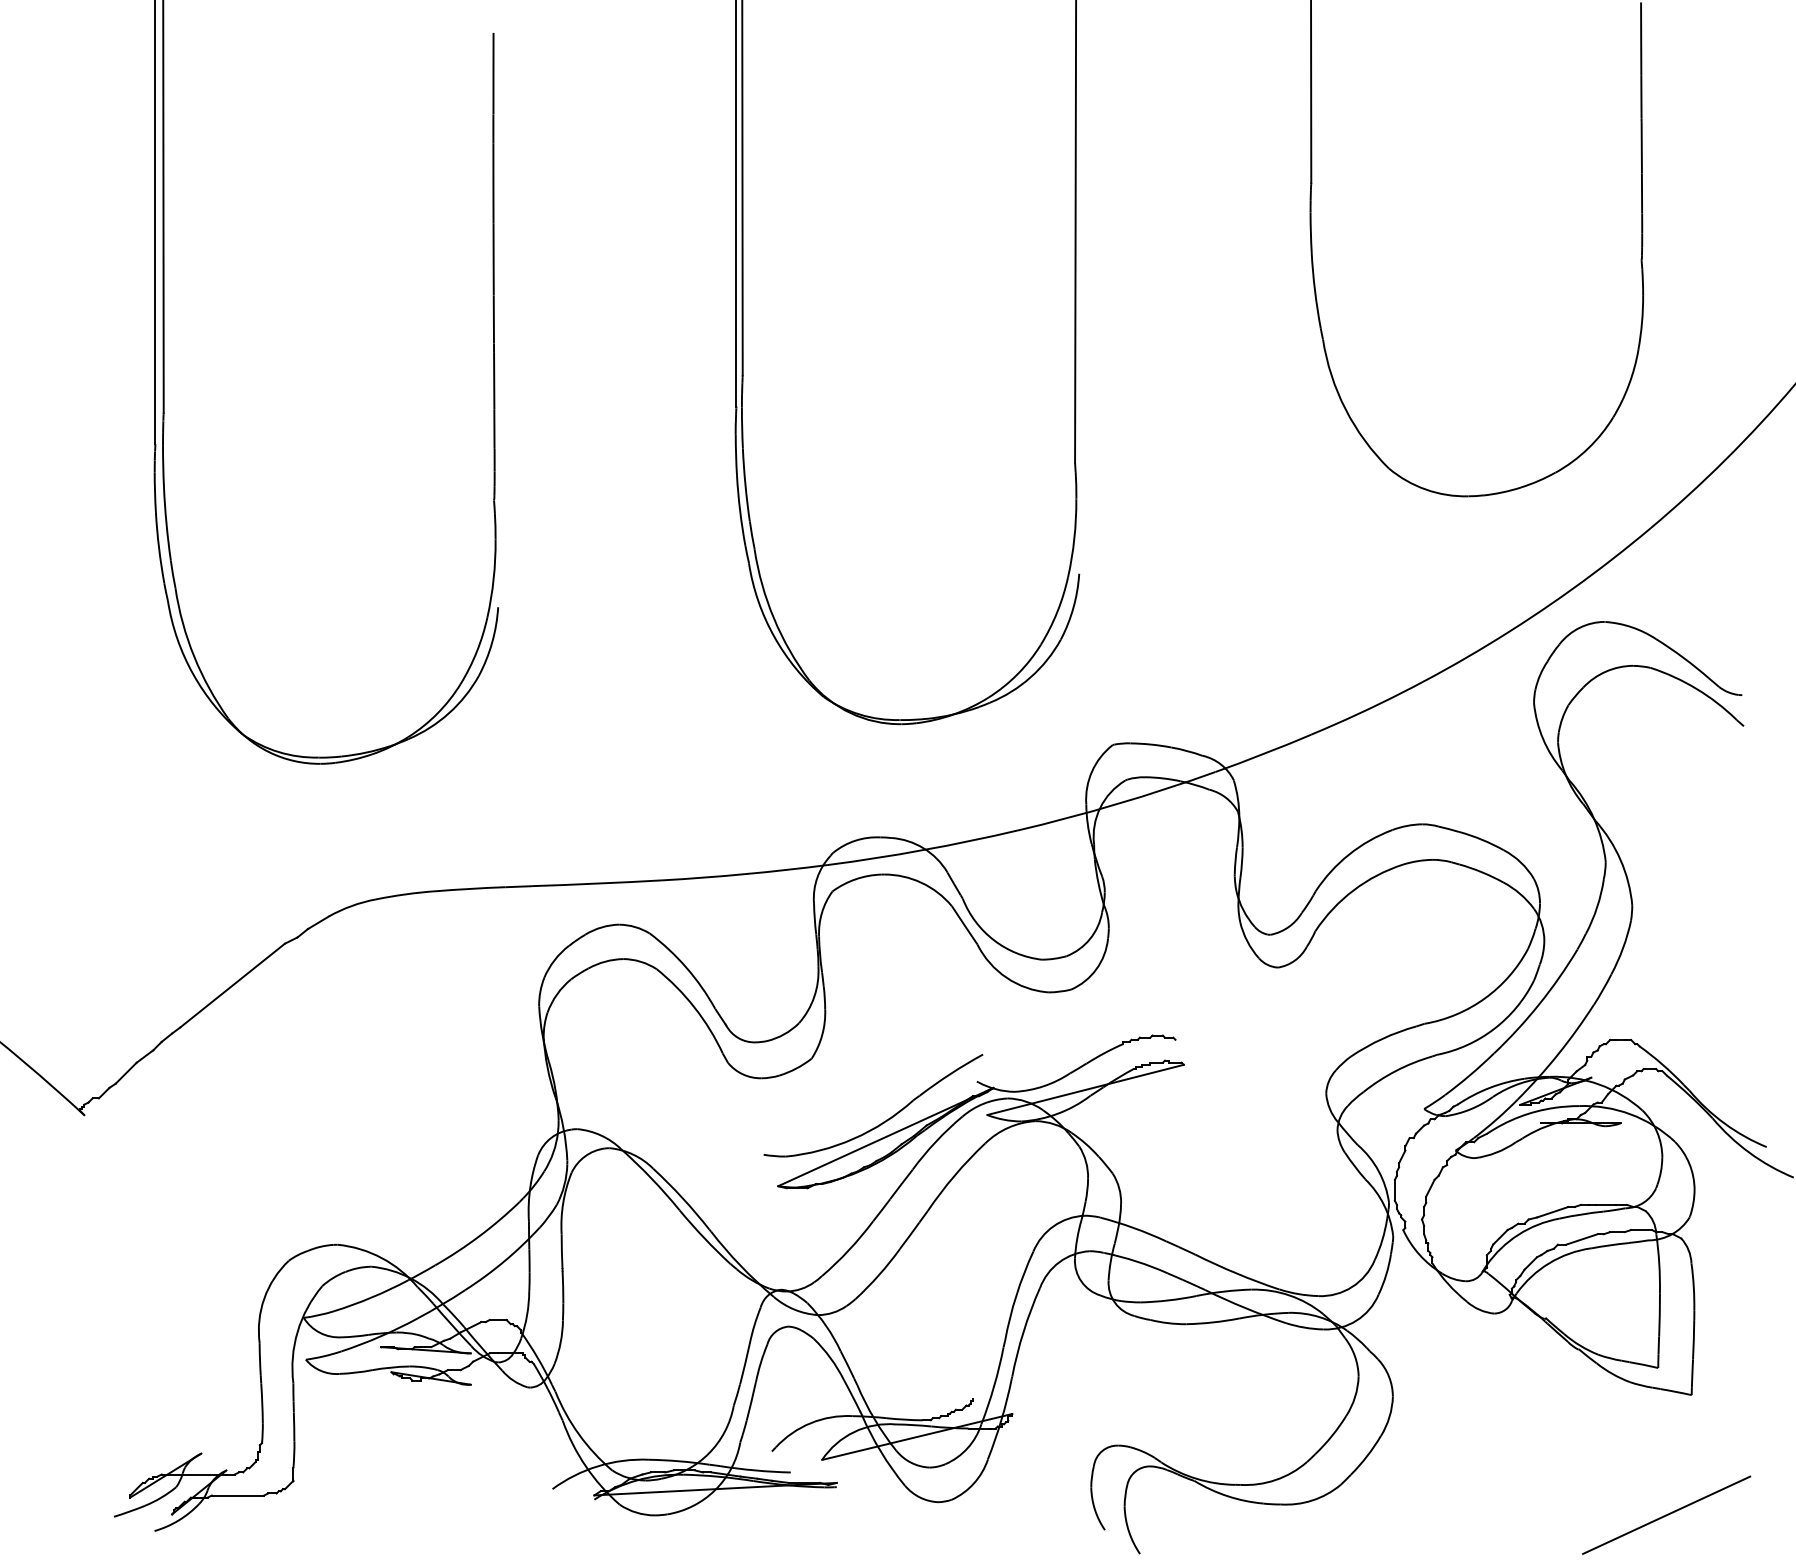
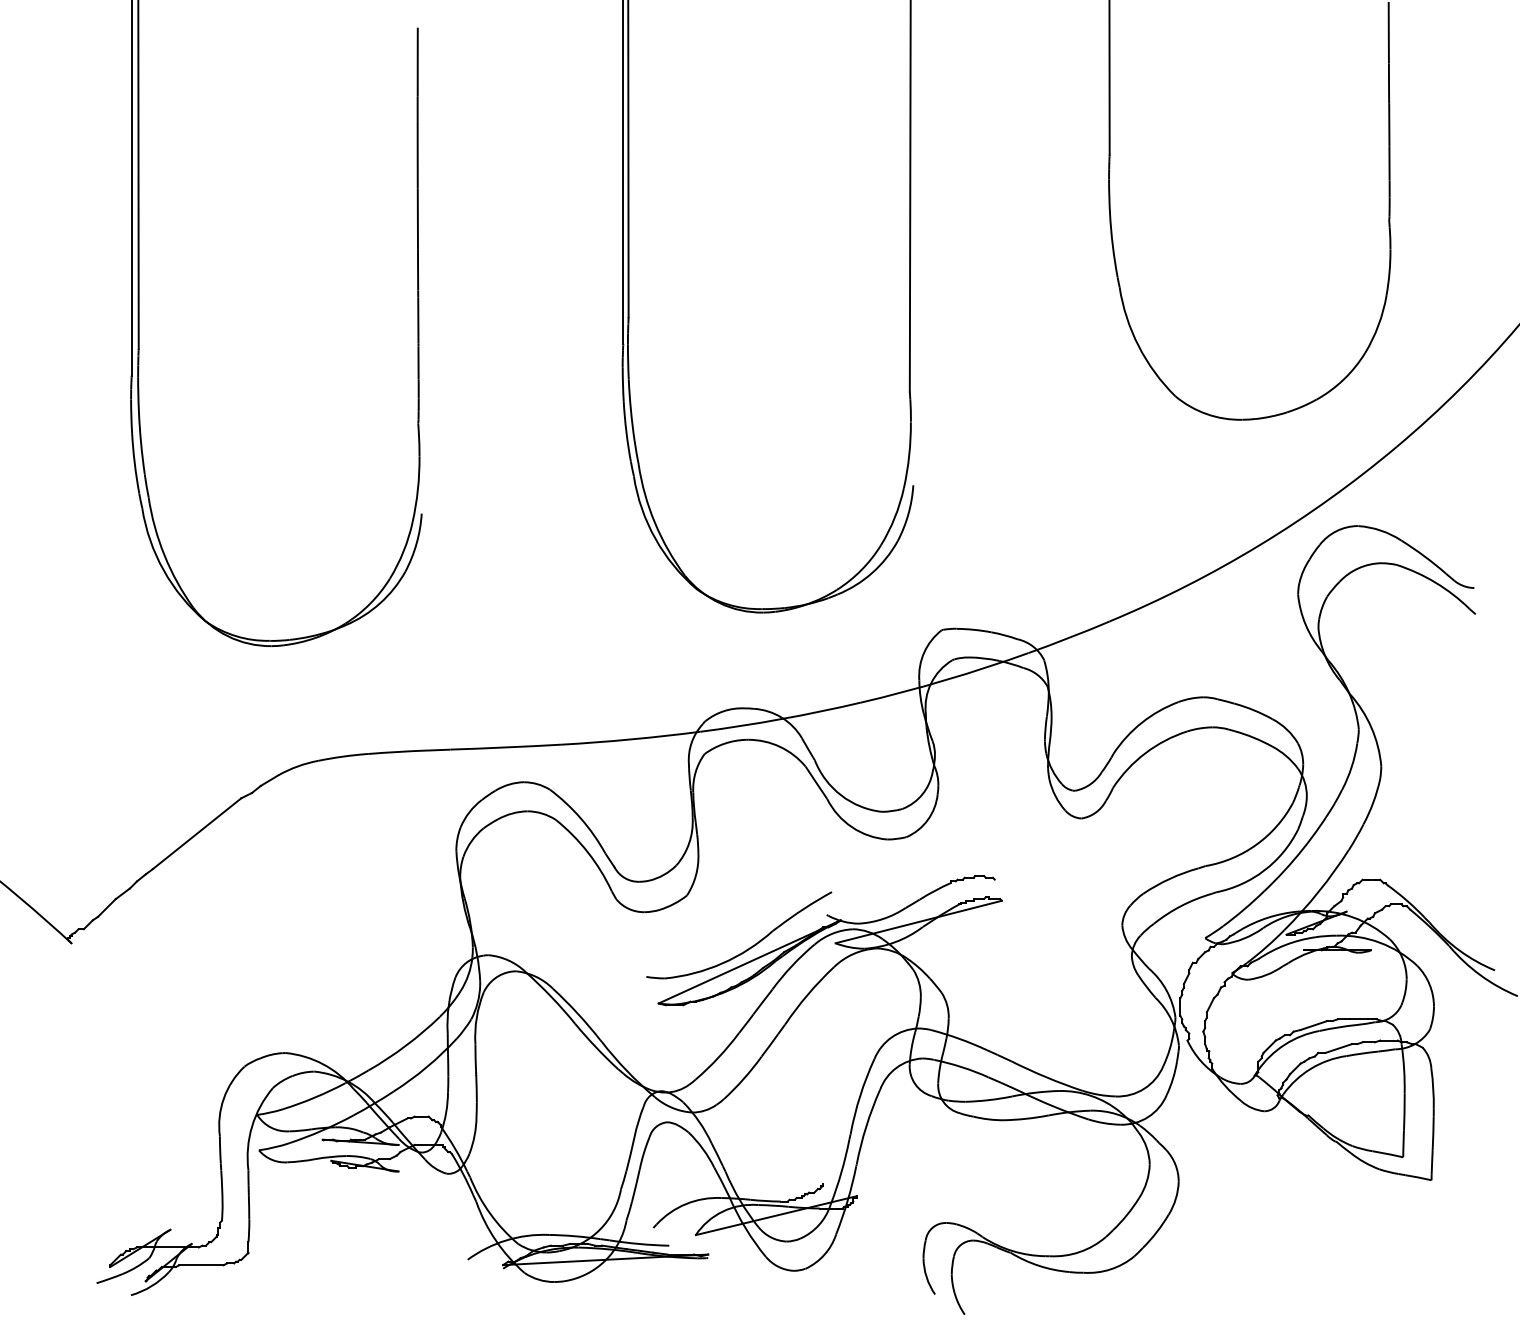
line: (1666, 1514) -> (1410, 1281), removed

